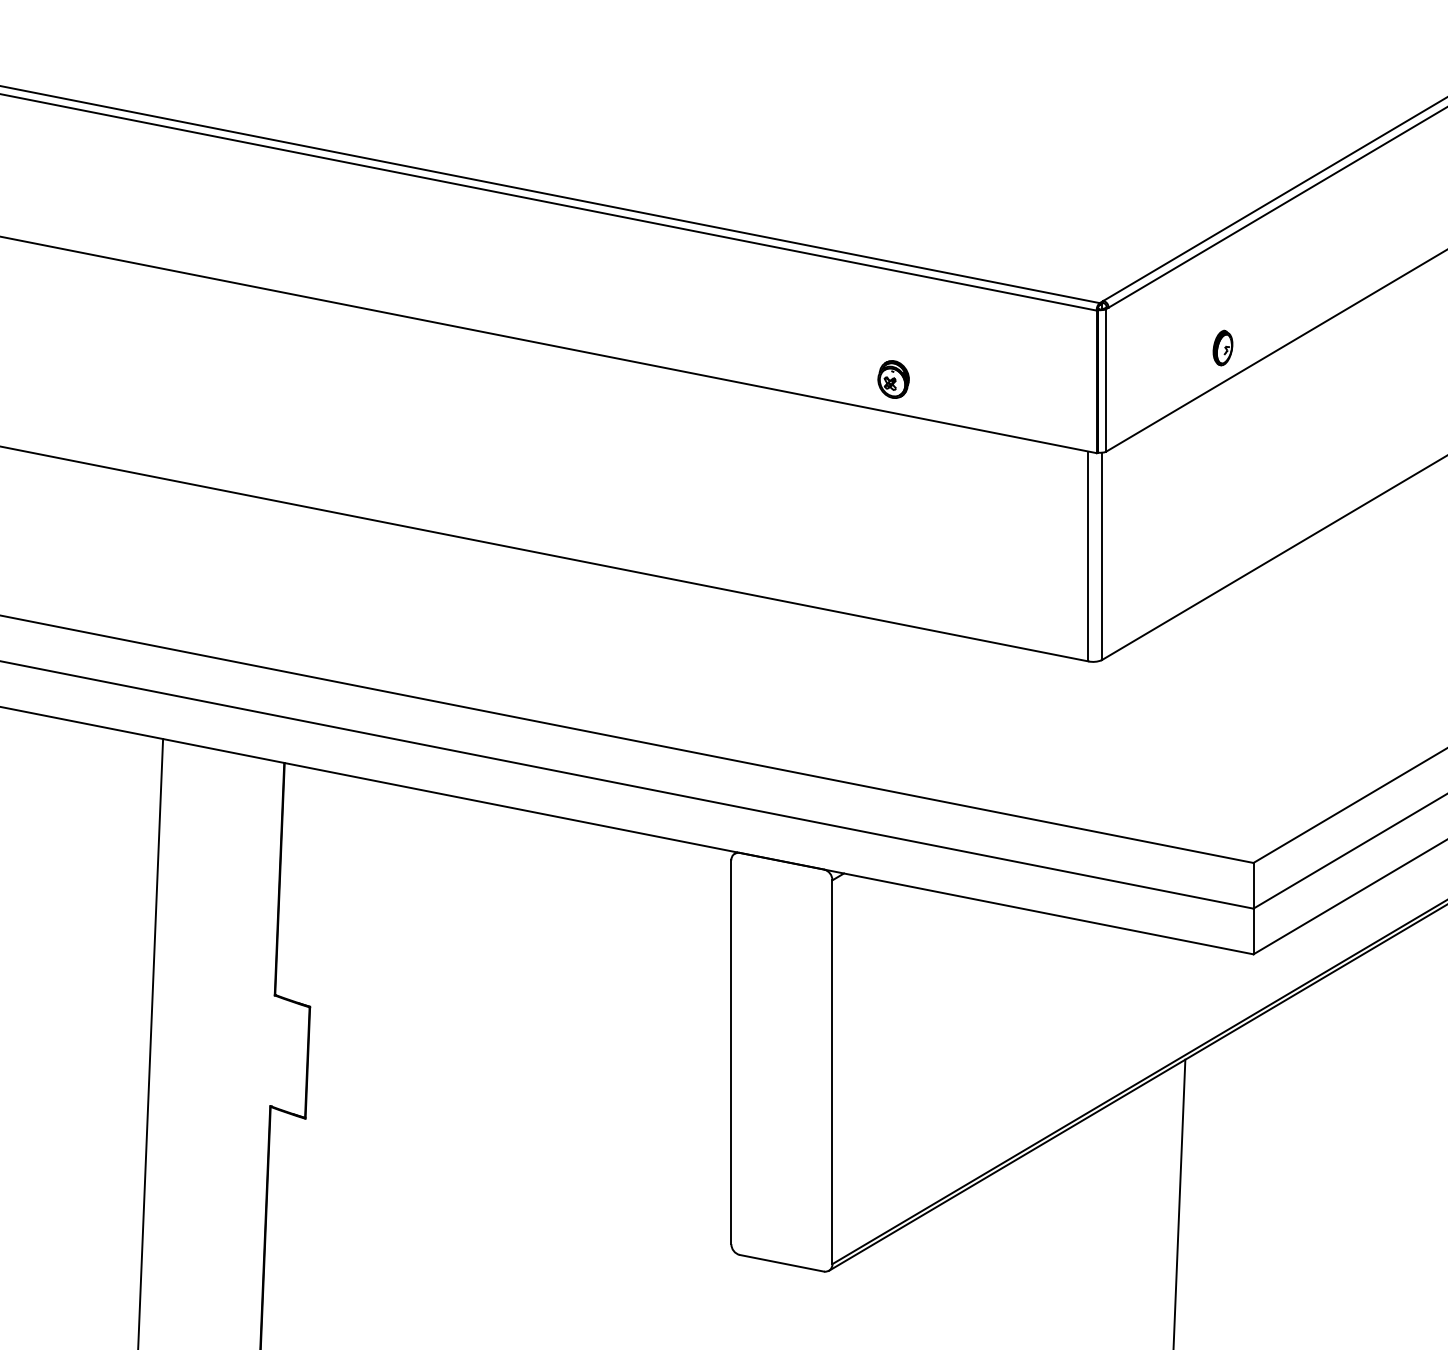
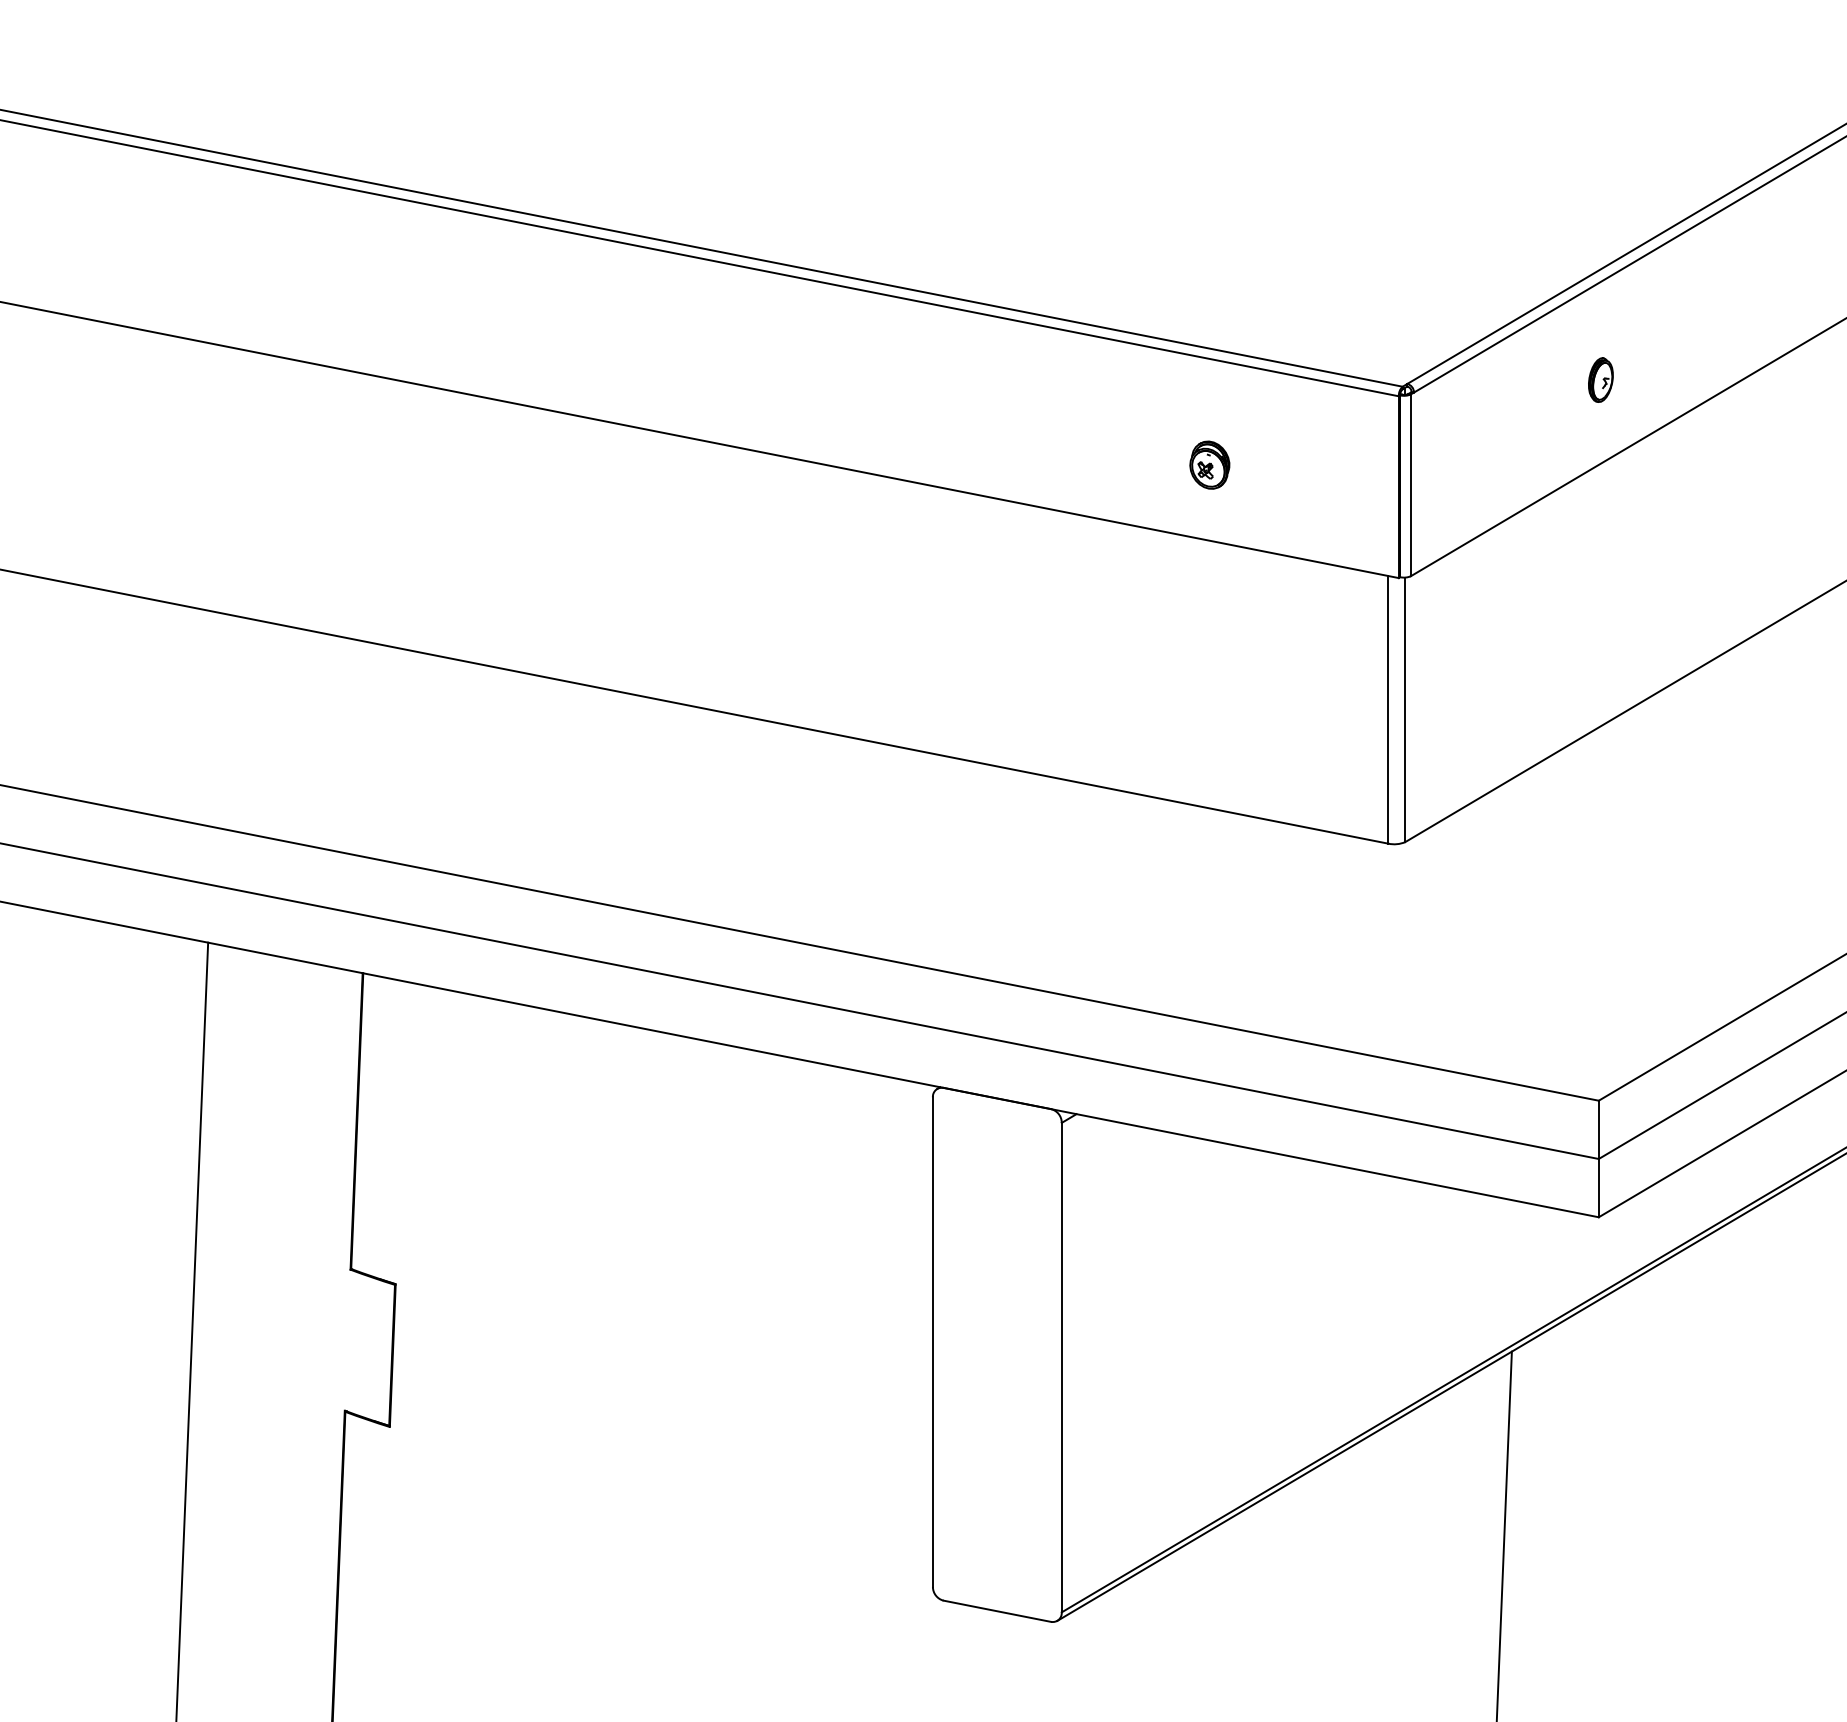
part: (1222, 347) -> (1600, 379), moved
part: (893, 379) -> (1209, 464), moved

